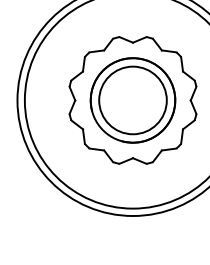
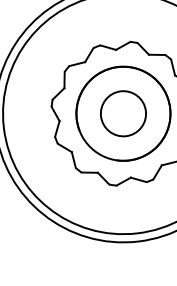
circle: (132, 100) -> (122, 113), size x0.6

